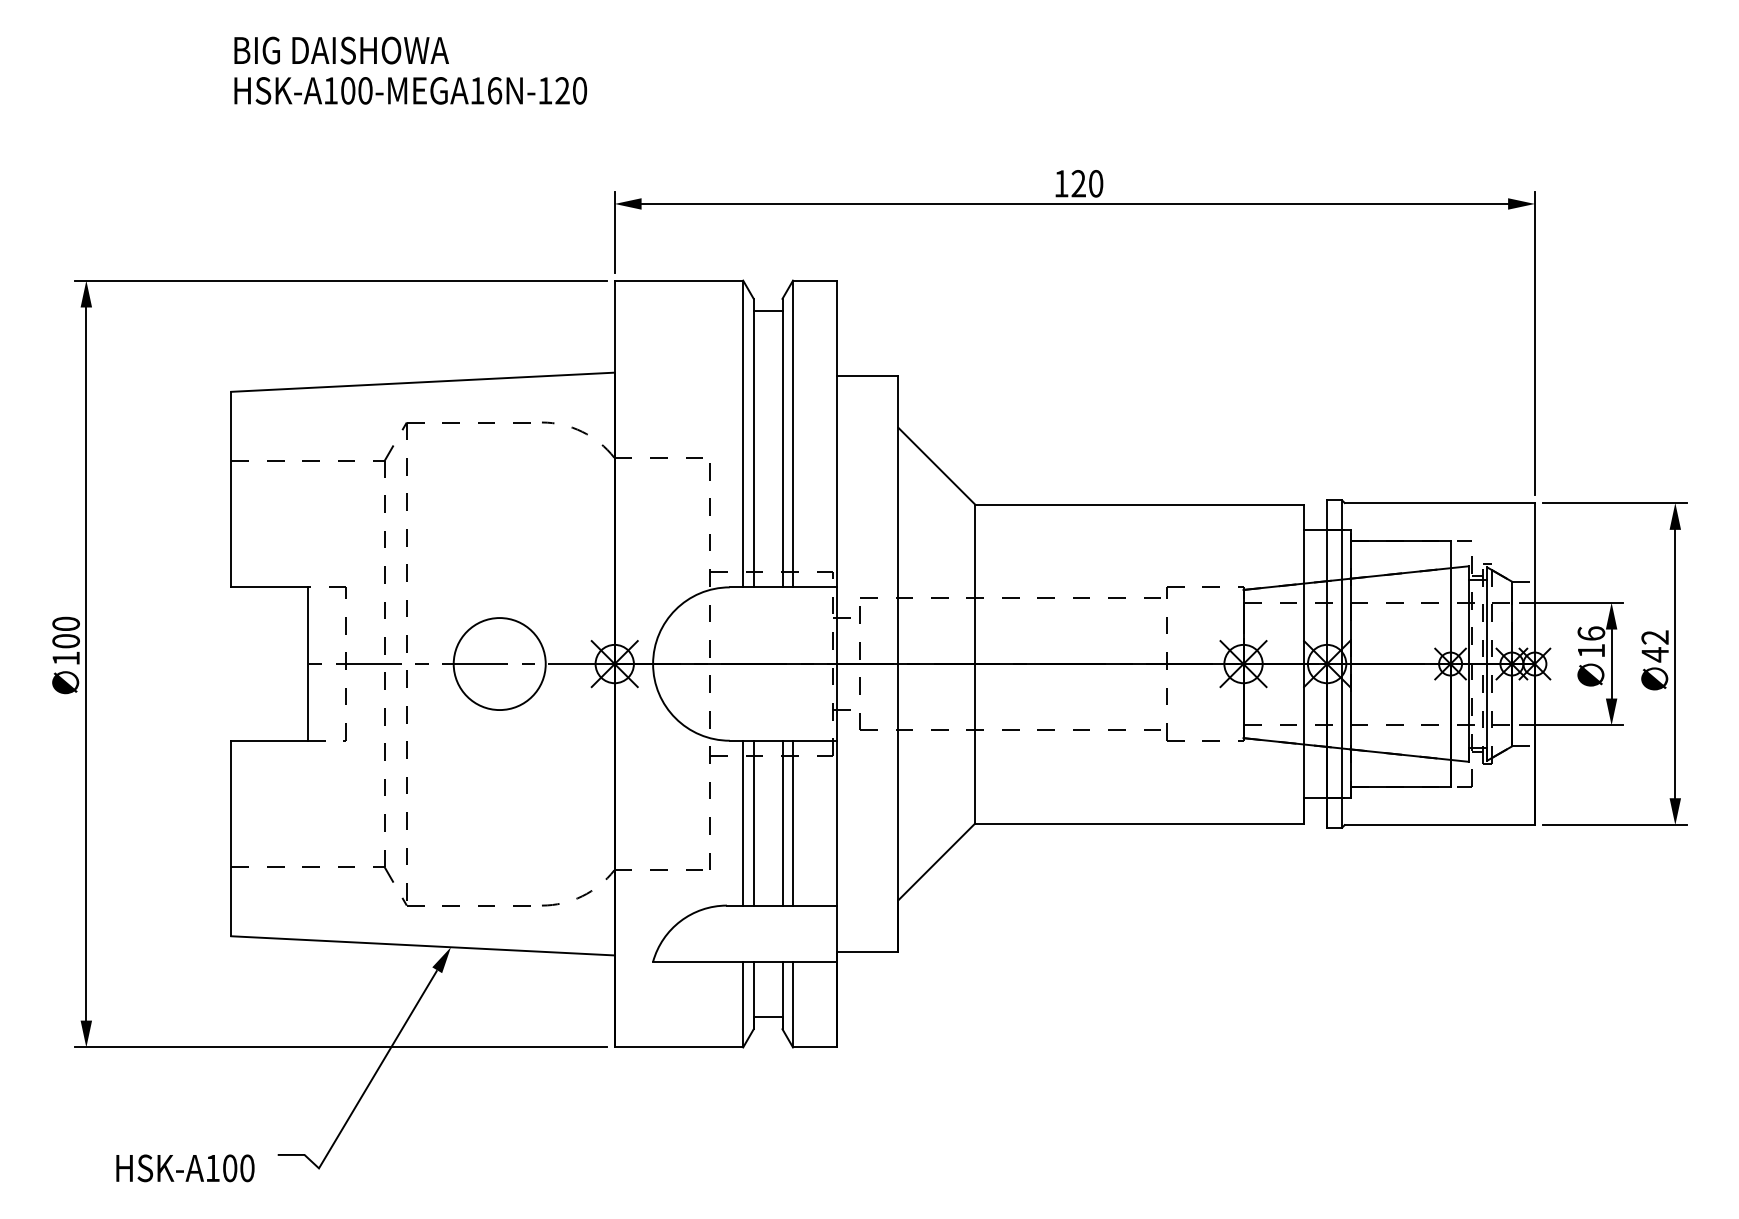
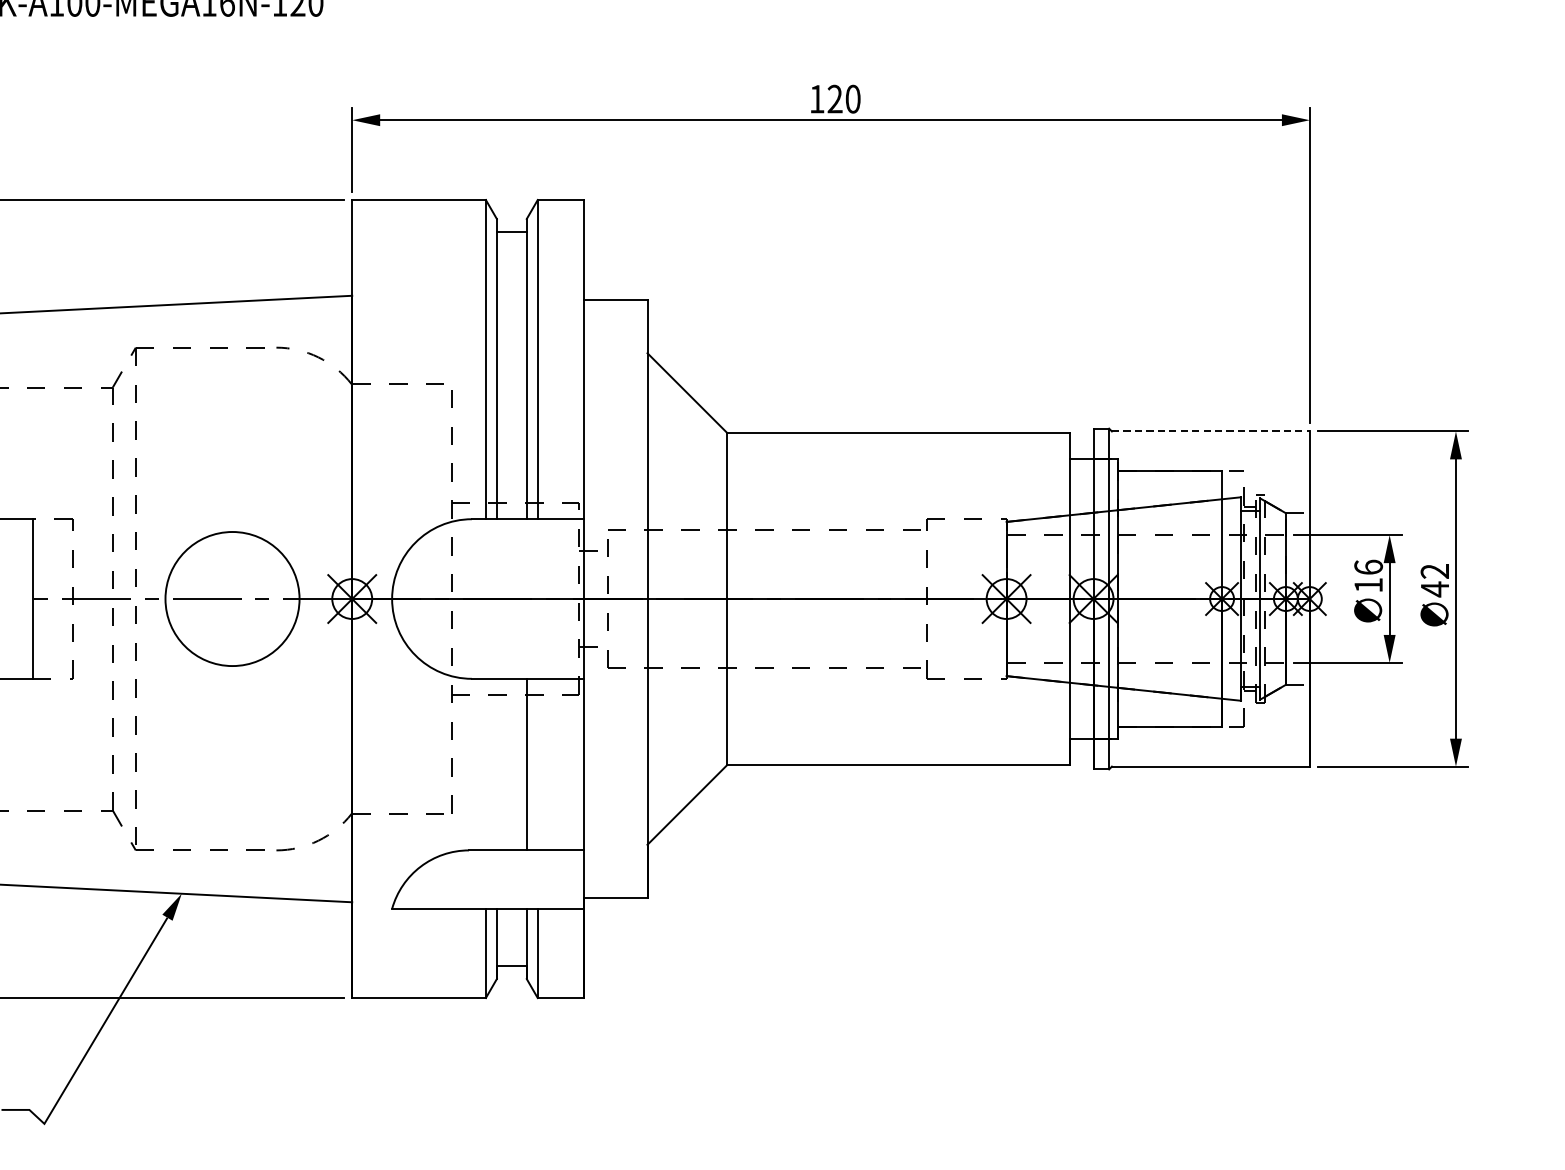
line: (1440, 503) -> (1211, 431), solid -> dashed
circle: (499, 664) -> (232, 599), size x1.4
line: (743, 822) -> (486, 763), removed
line: (753, 822) -> (496, 763), removed
line: (793, 822) -> (538, 763), removed

